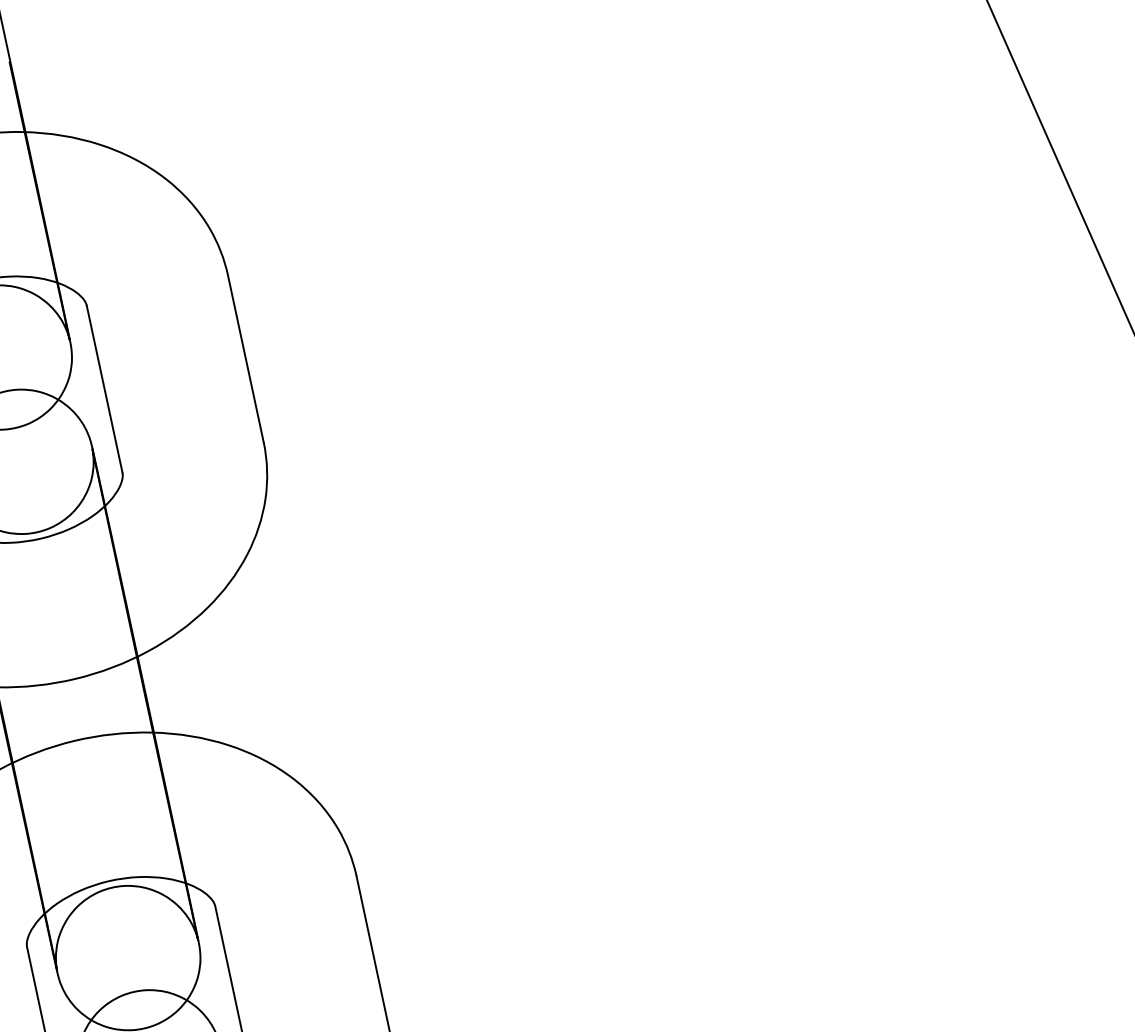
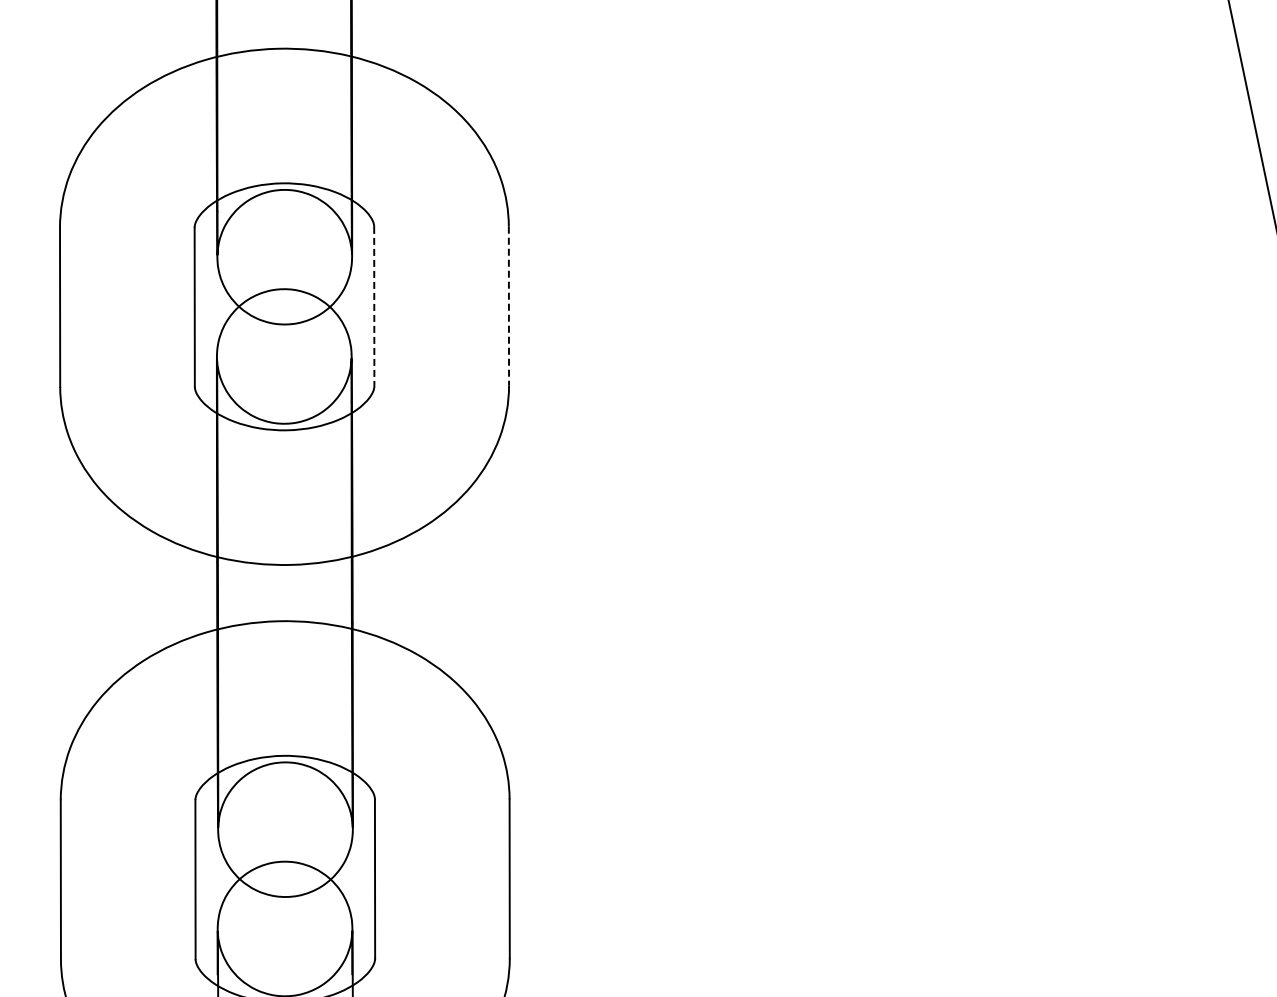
line: (245, 359) -> (508, 306), solid -> dashed
line: (104, 389) -> (374, 306), solid -> dashed

